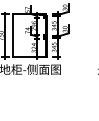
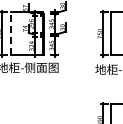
line: (13, 35) -> (11, 33), solid -> dashed

